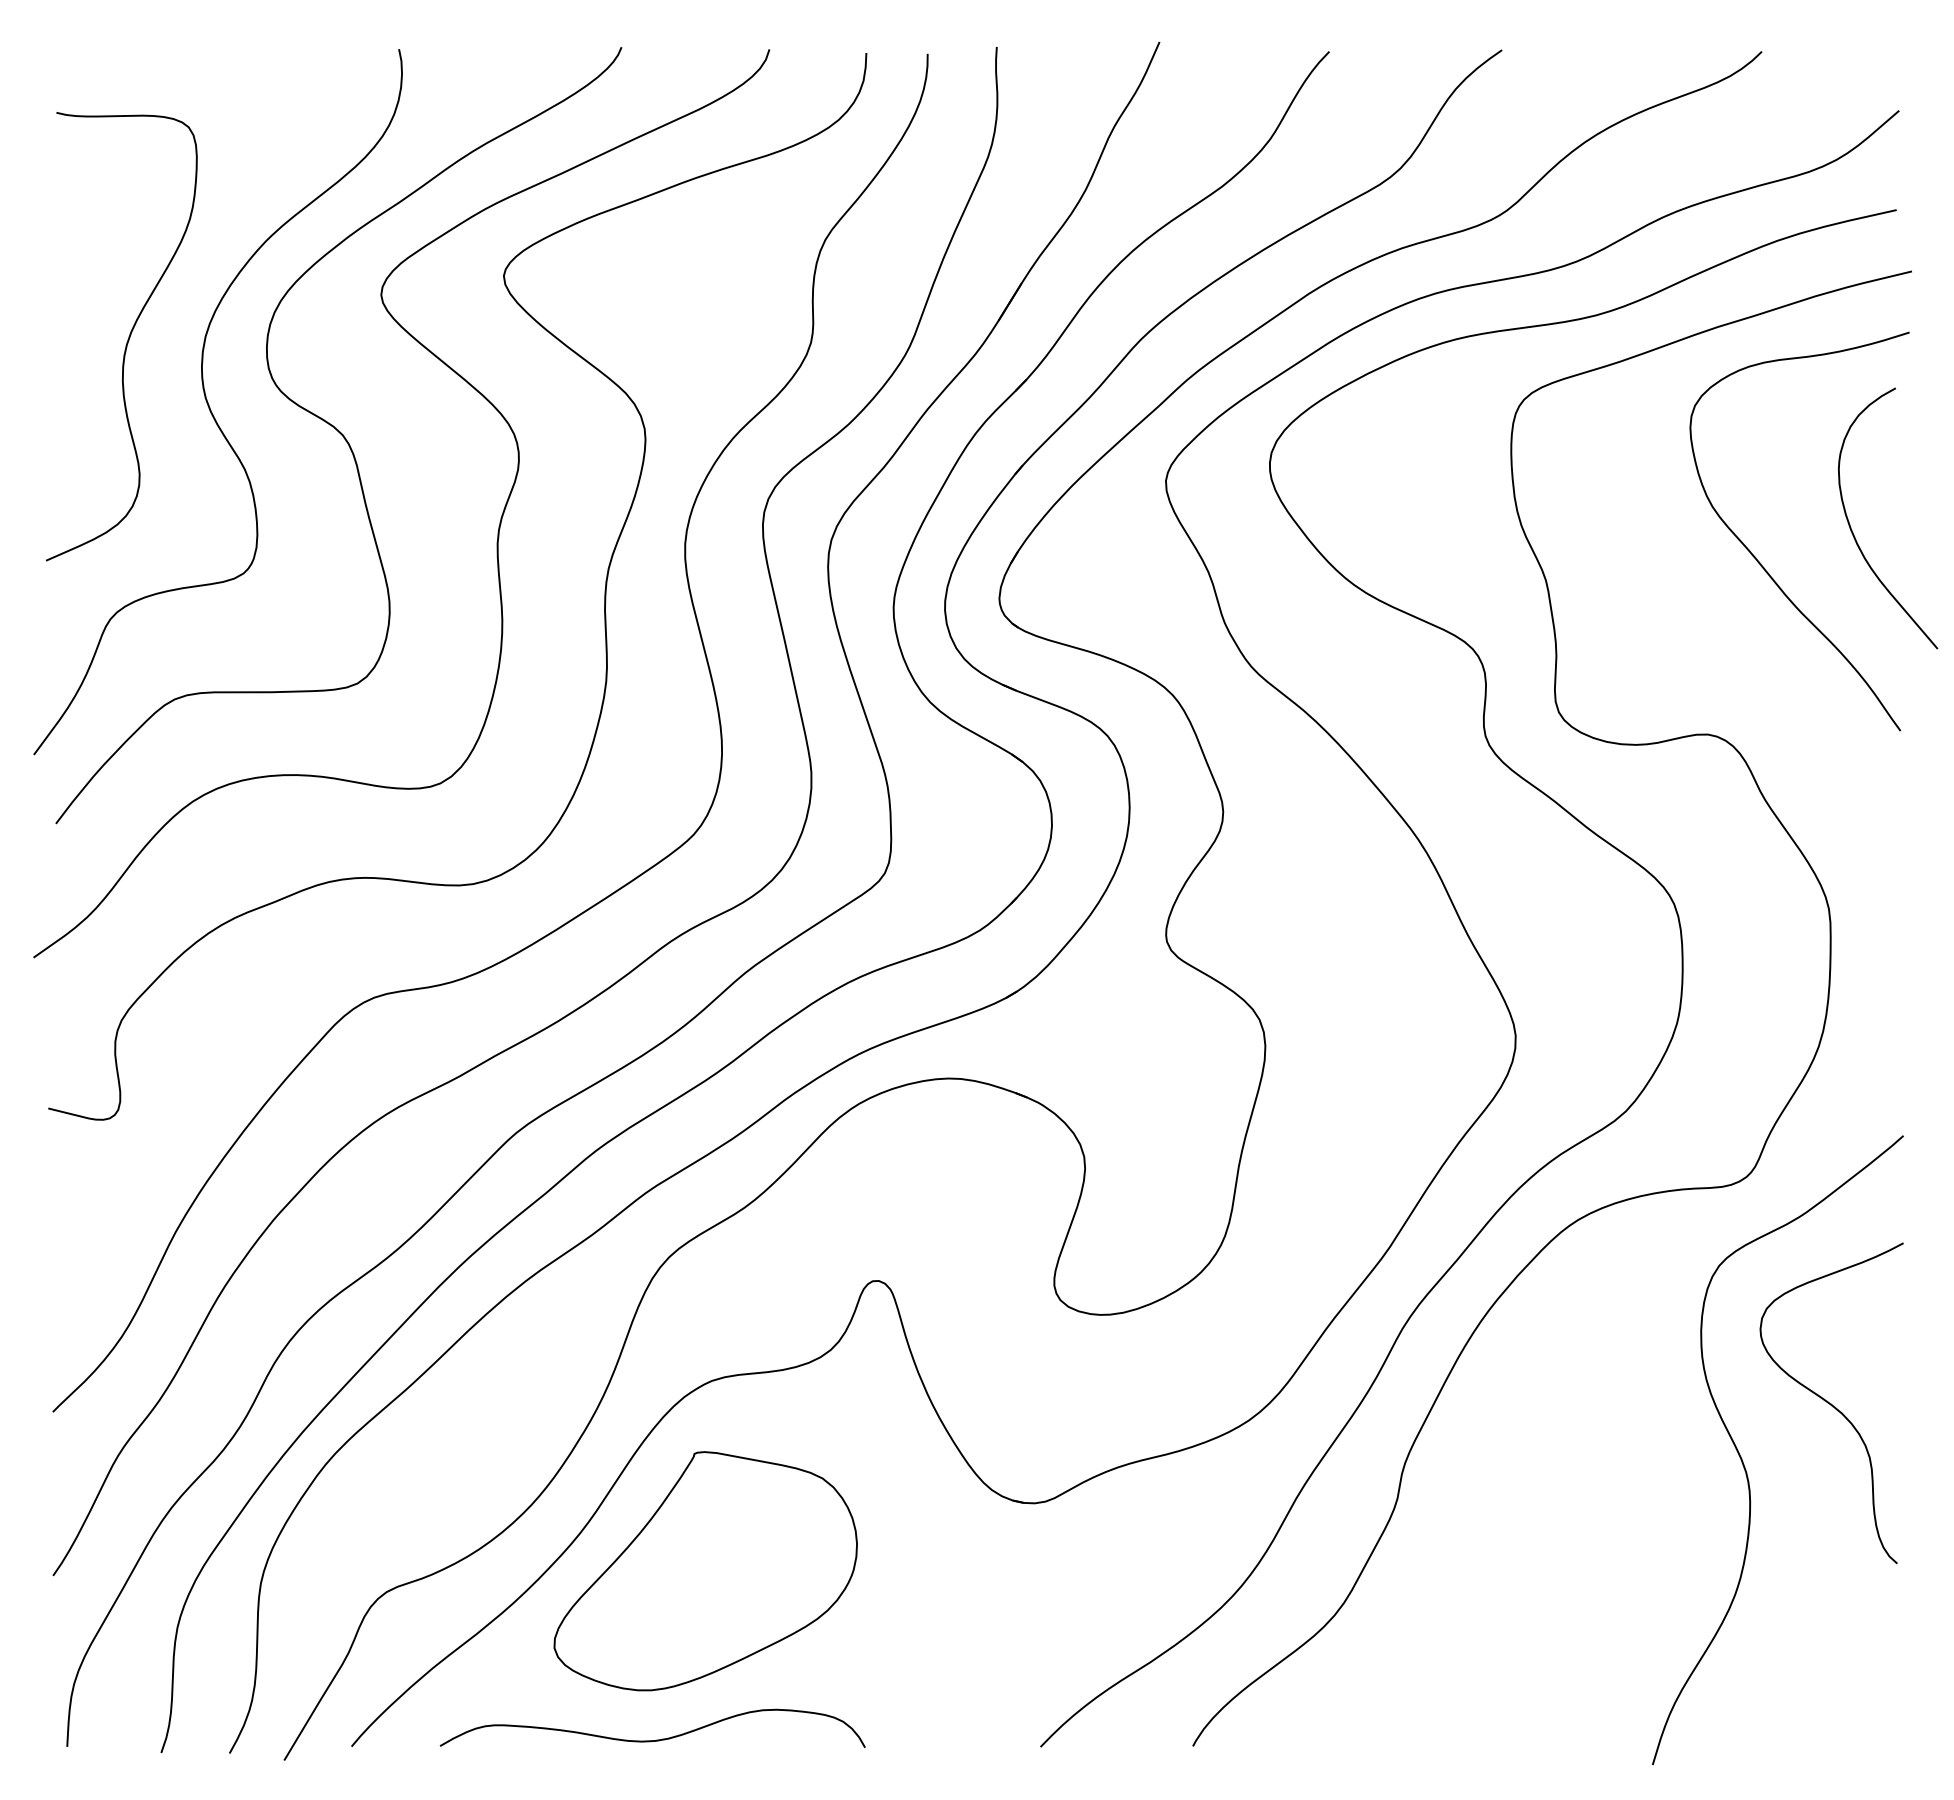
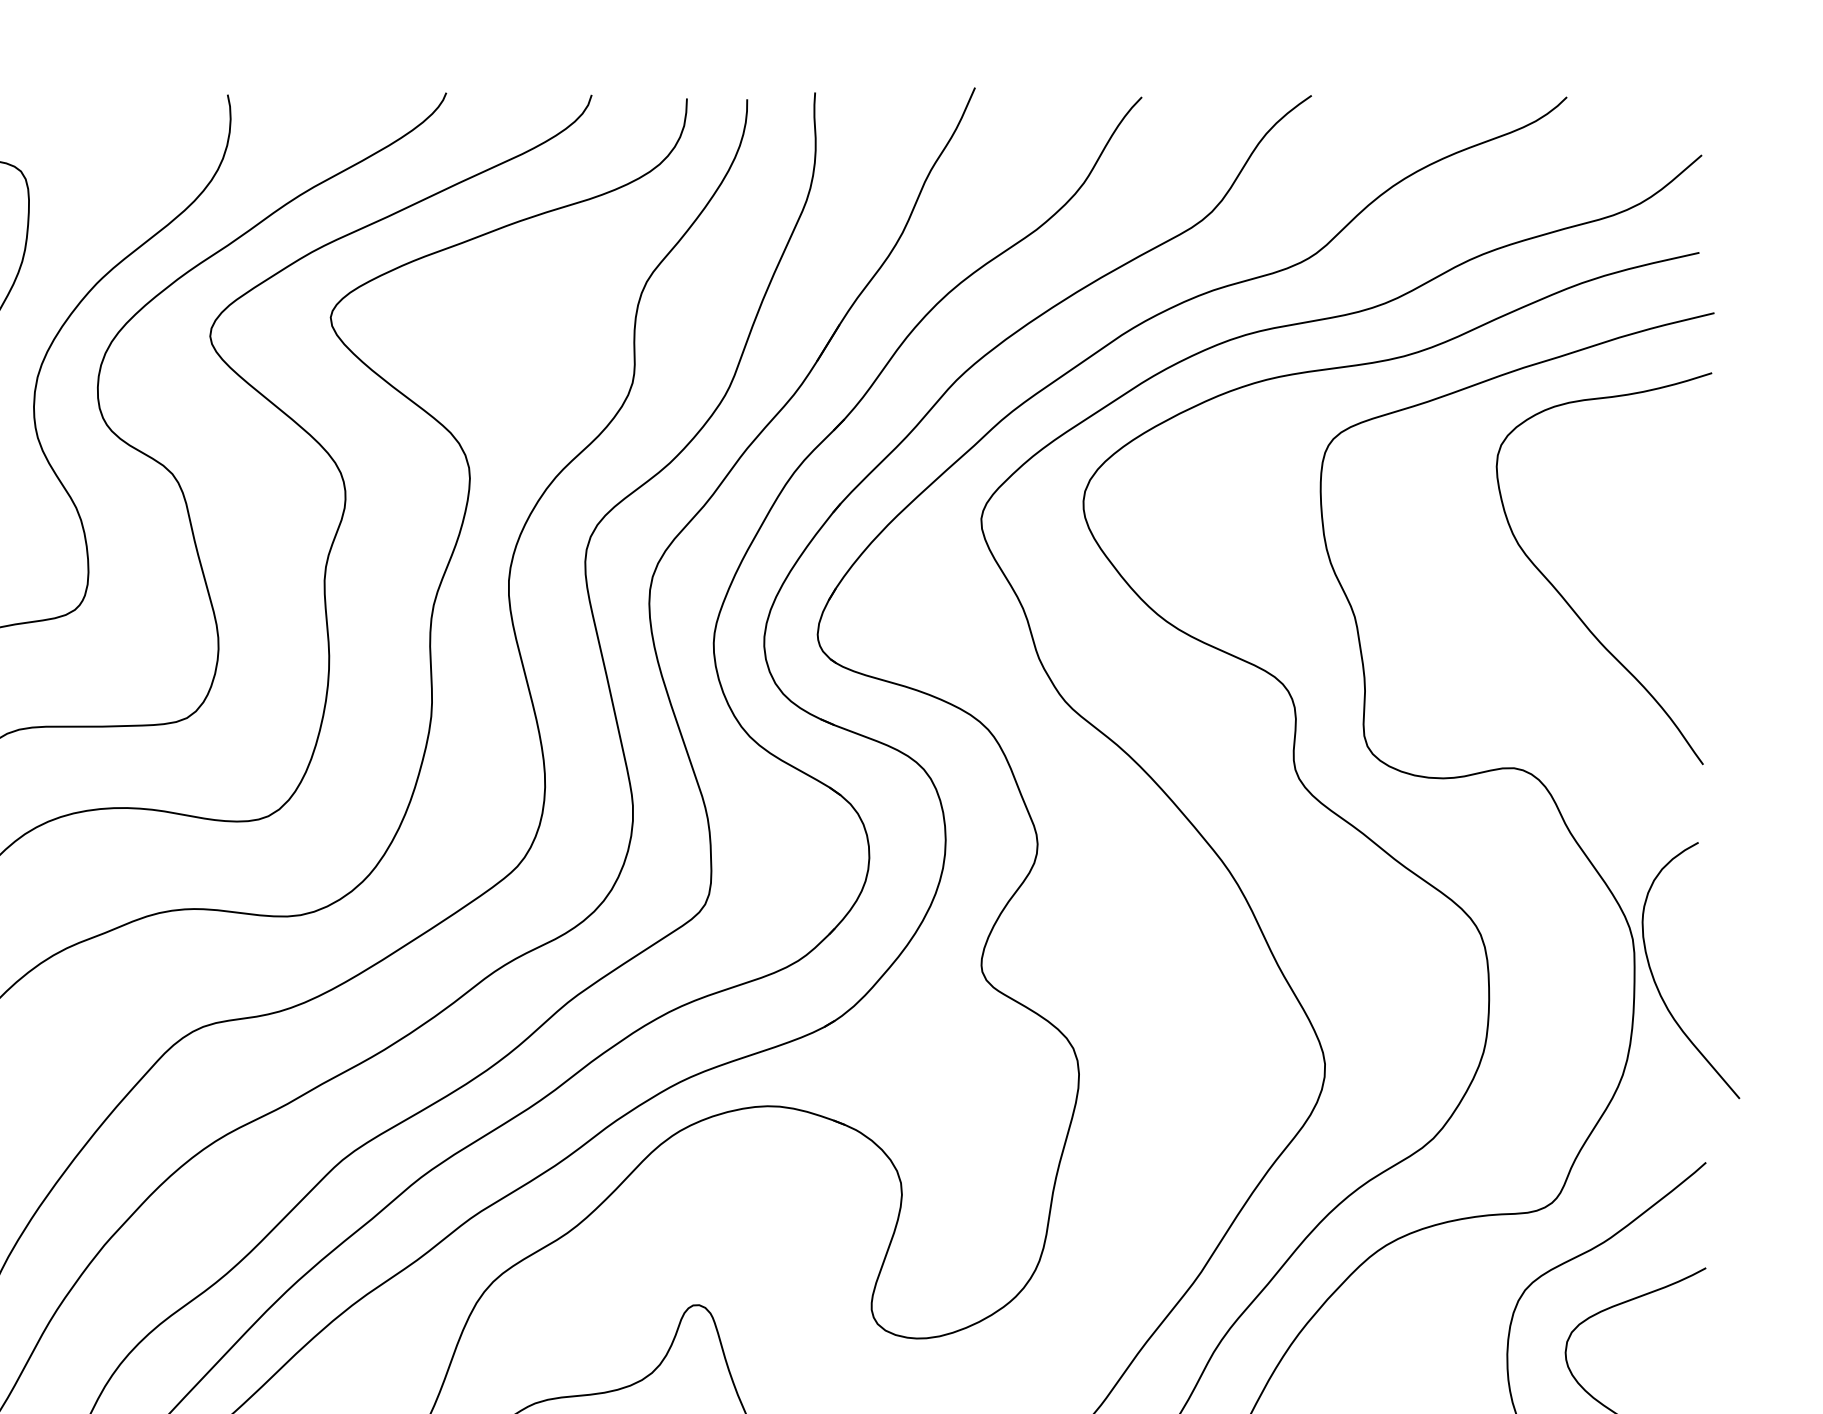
curve: (1854, 534) -> (1657, 986), moved

